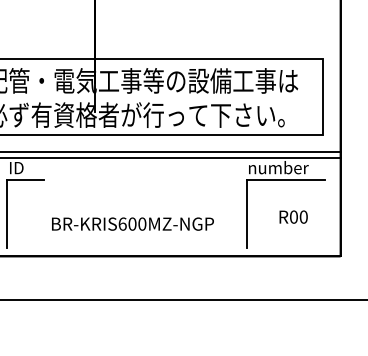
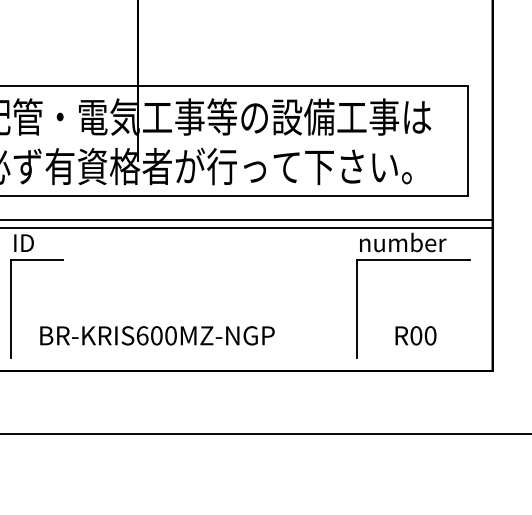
text: (293, 216) -> (415, 334), moved
text: (132, 223) -> (156, 334), moved

